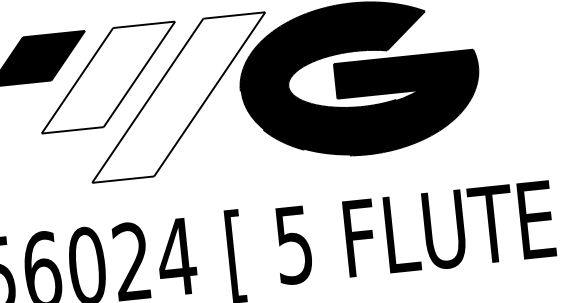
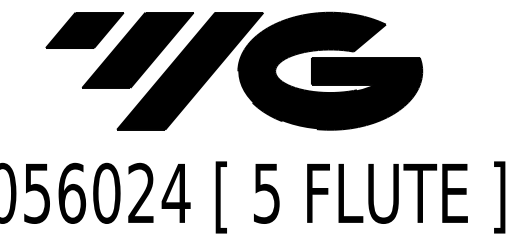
fill: (107, 76) -> (137, 49), added
fill: (178, 96) -> (190, 70), added

